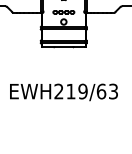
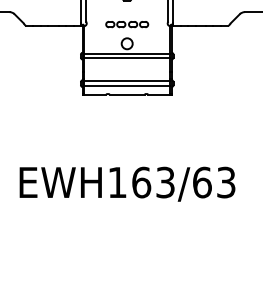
text: (70, 91) -> (140, 182), EWH219/63 -> EWH163/63

